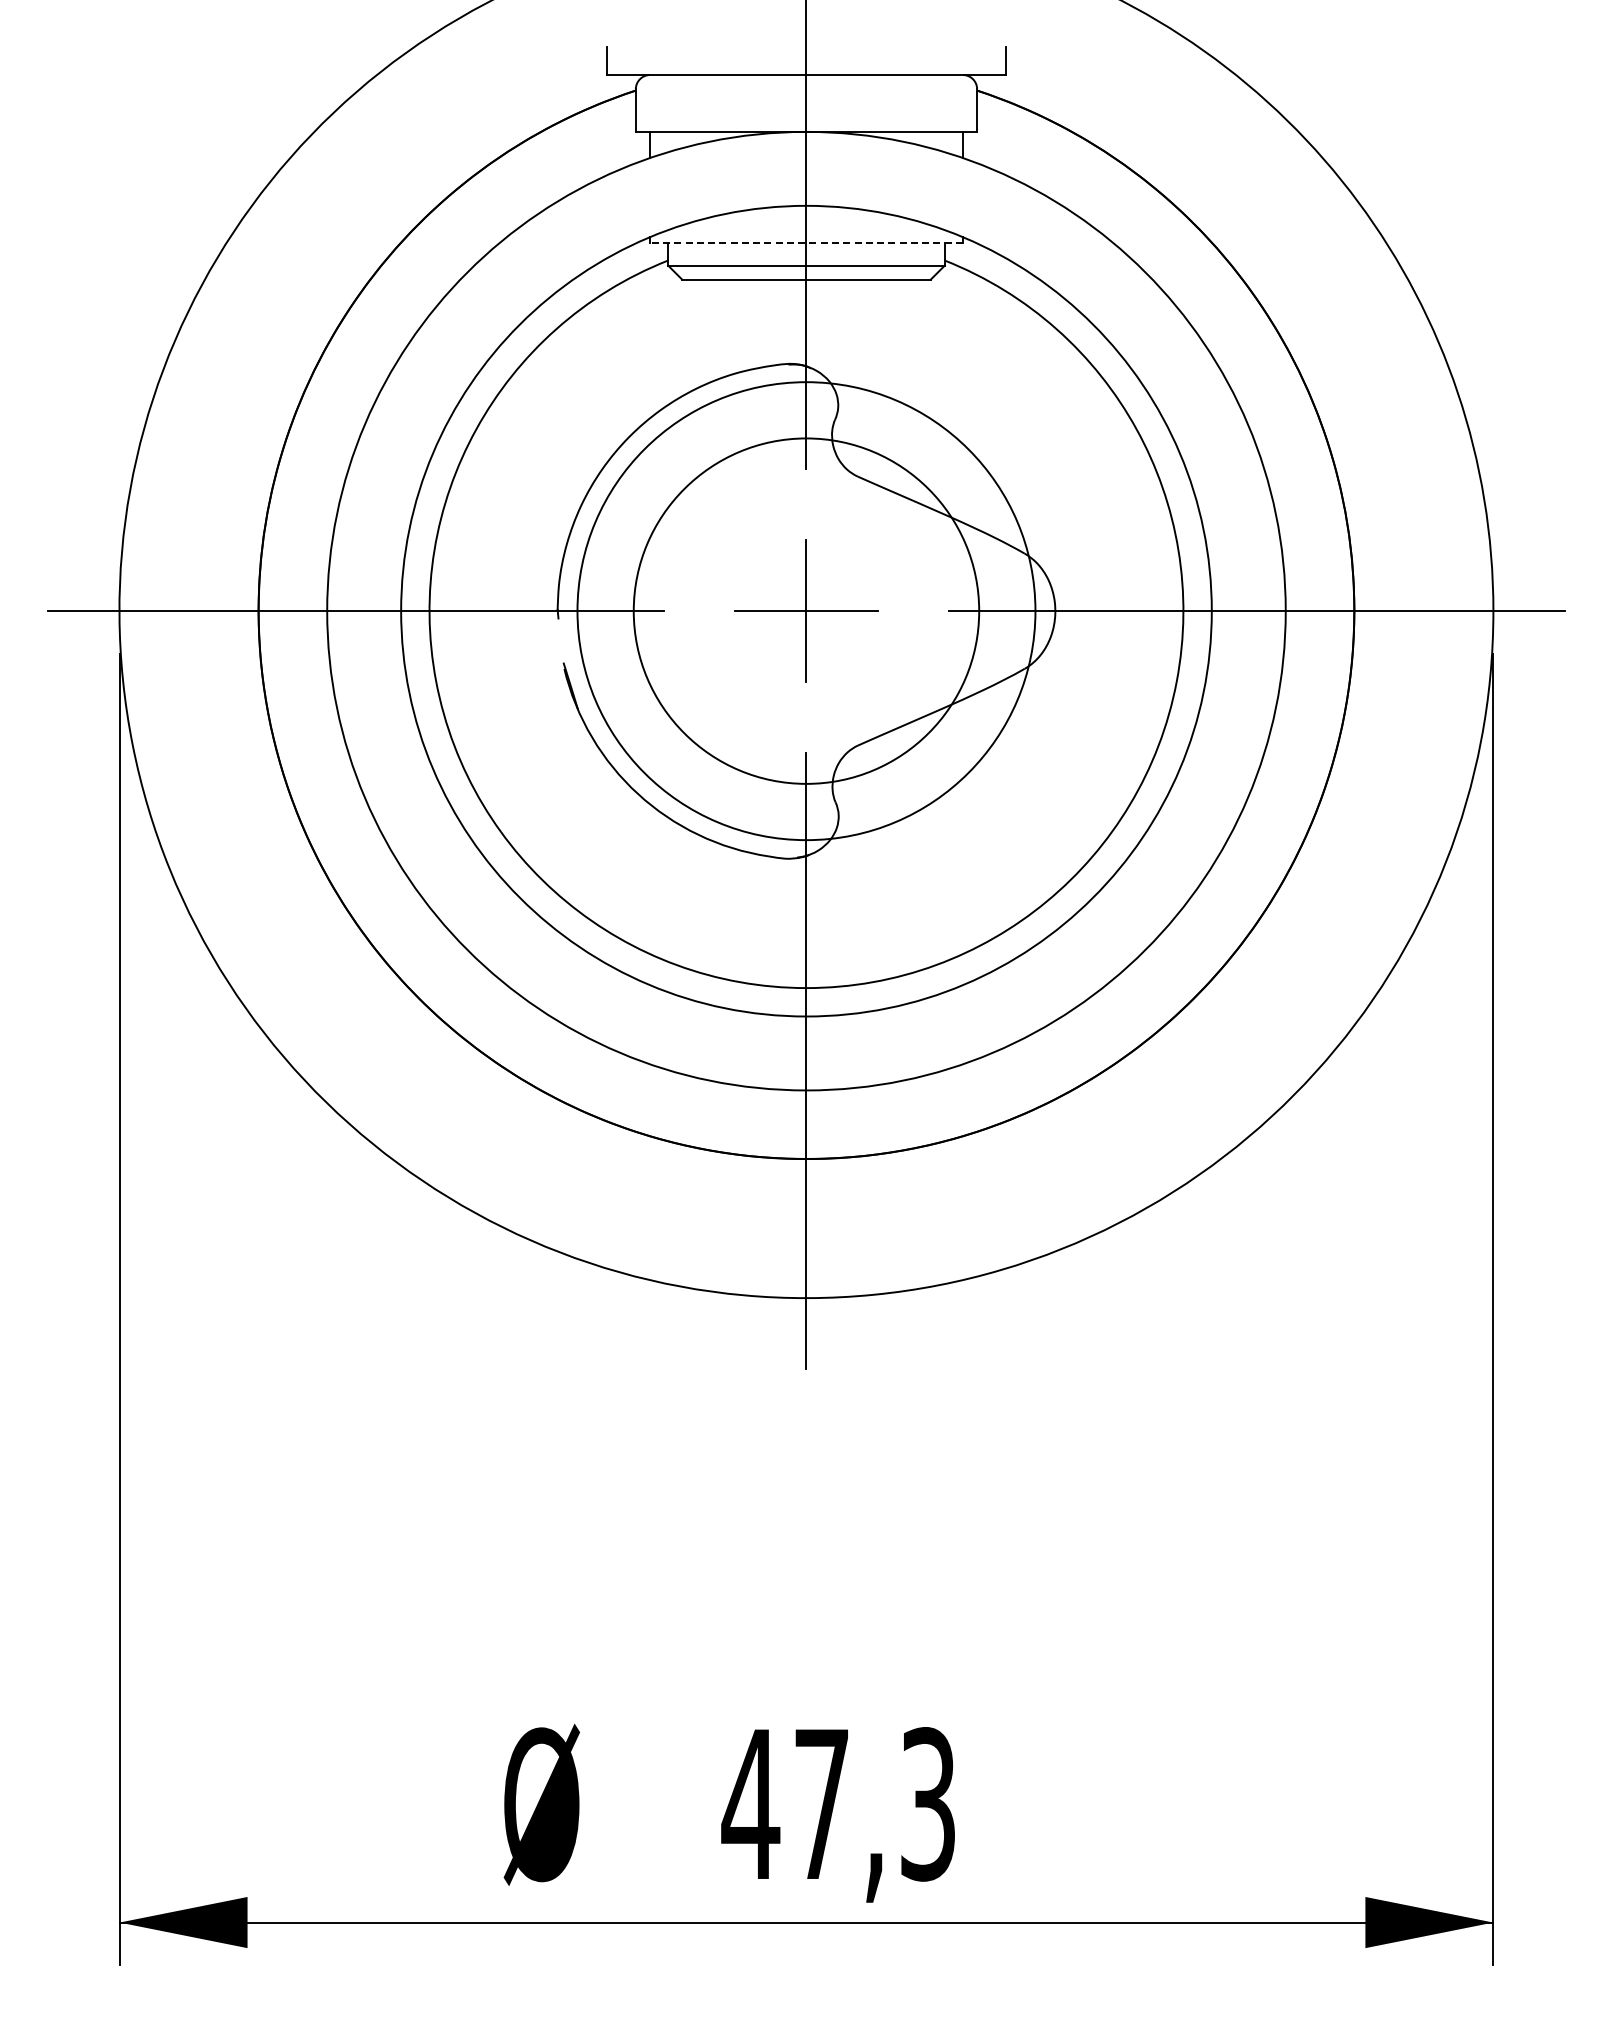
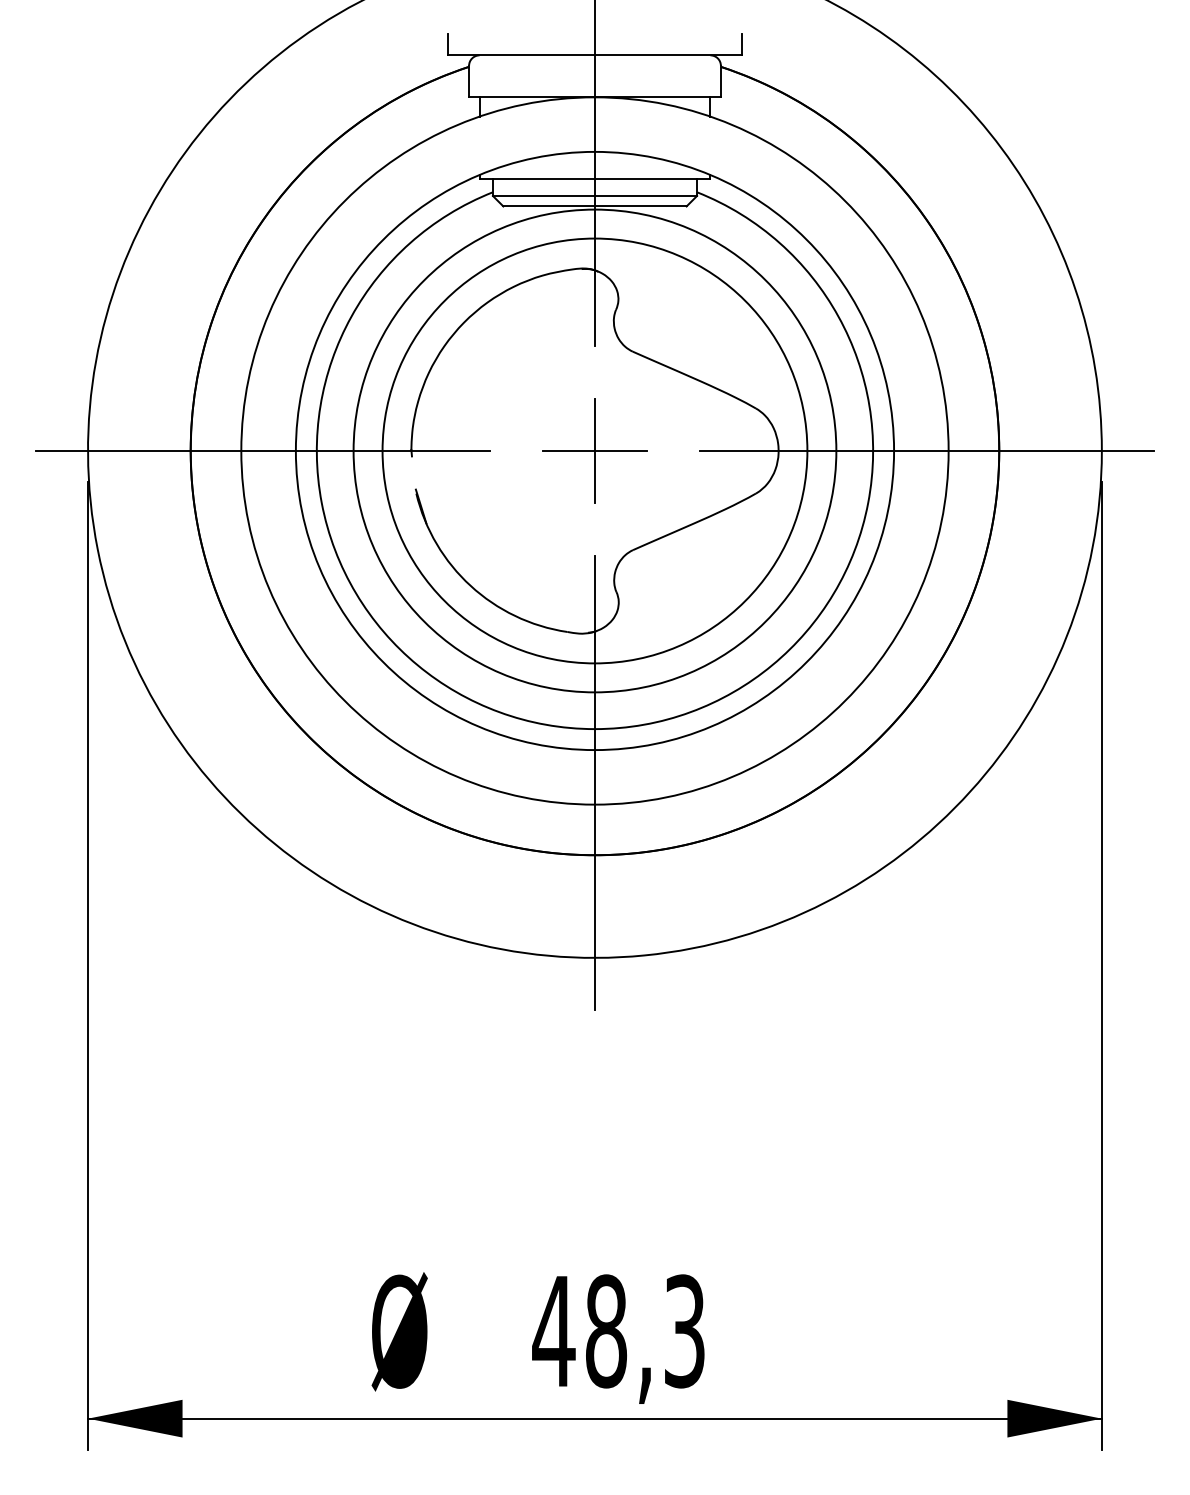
line: (806, 242) -> (595, 178), dashed -> solid
circle: (806, 611) -> (595, 451), size x1.43
circle: (806, 611) -> (595, 451), size x1.67
text: (821, 1804) -> (606, 1331), 47,3 -> 48,3

